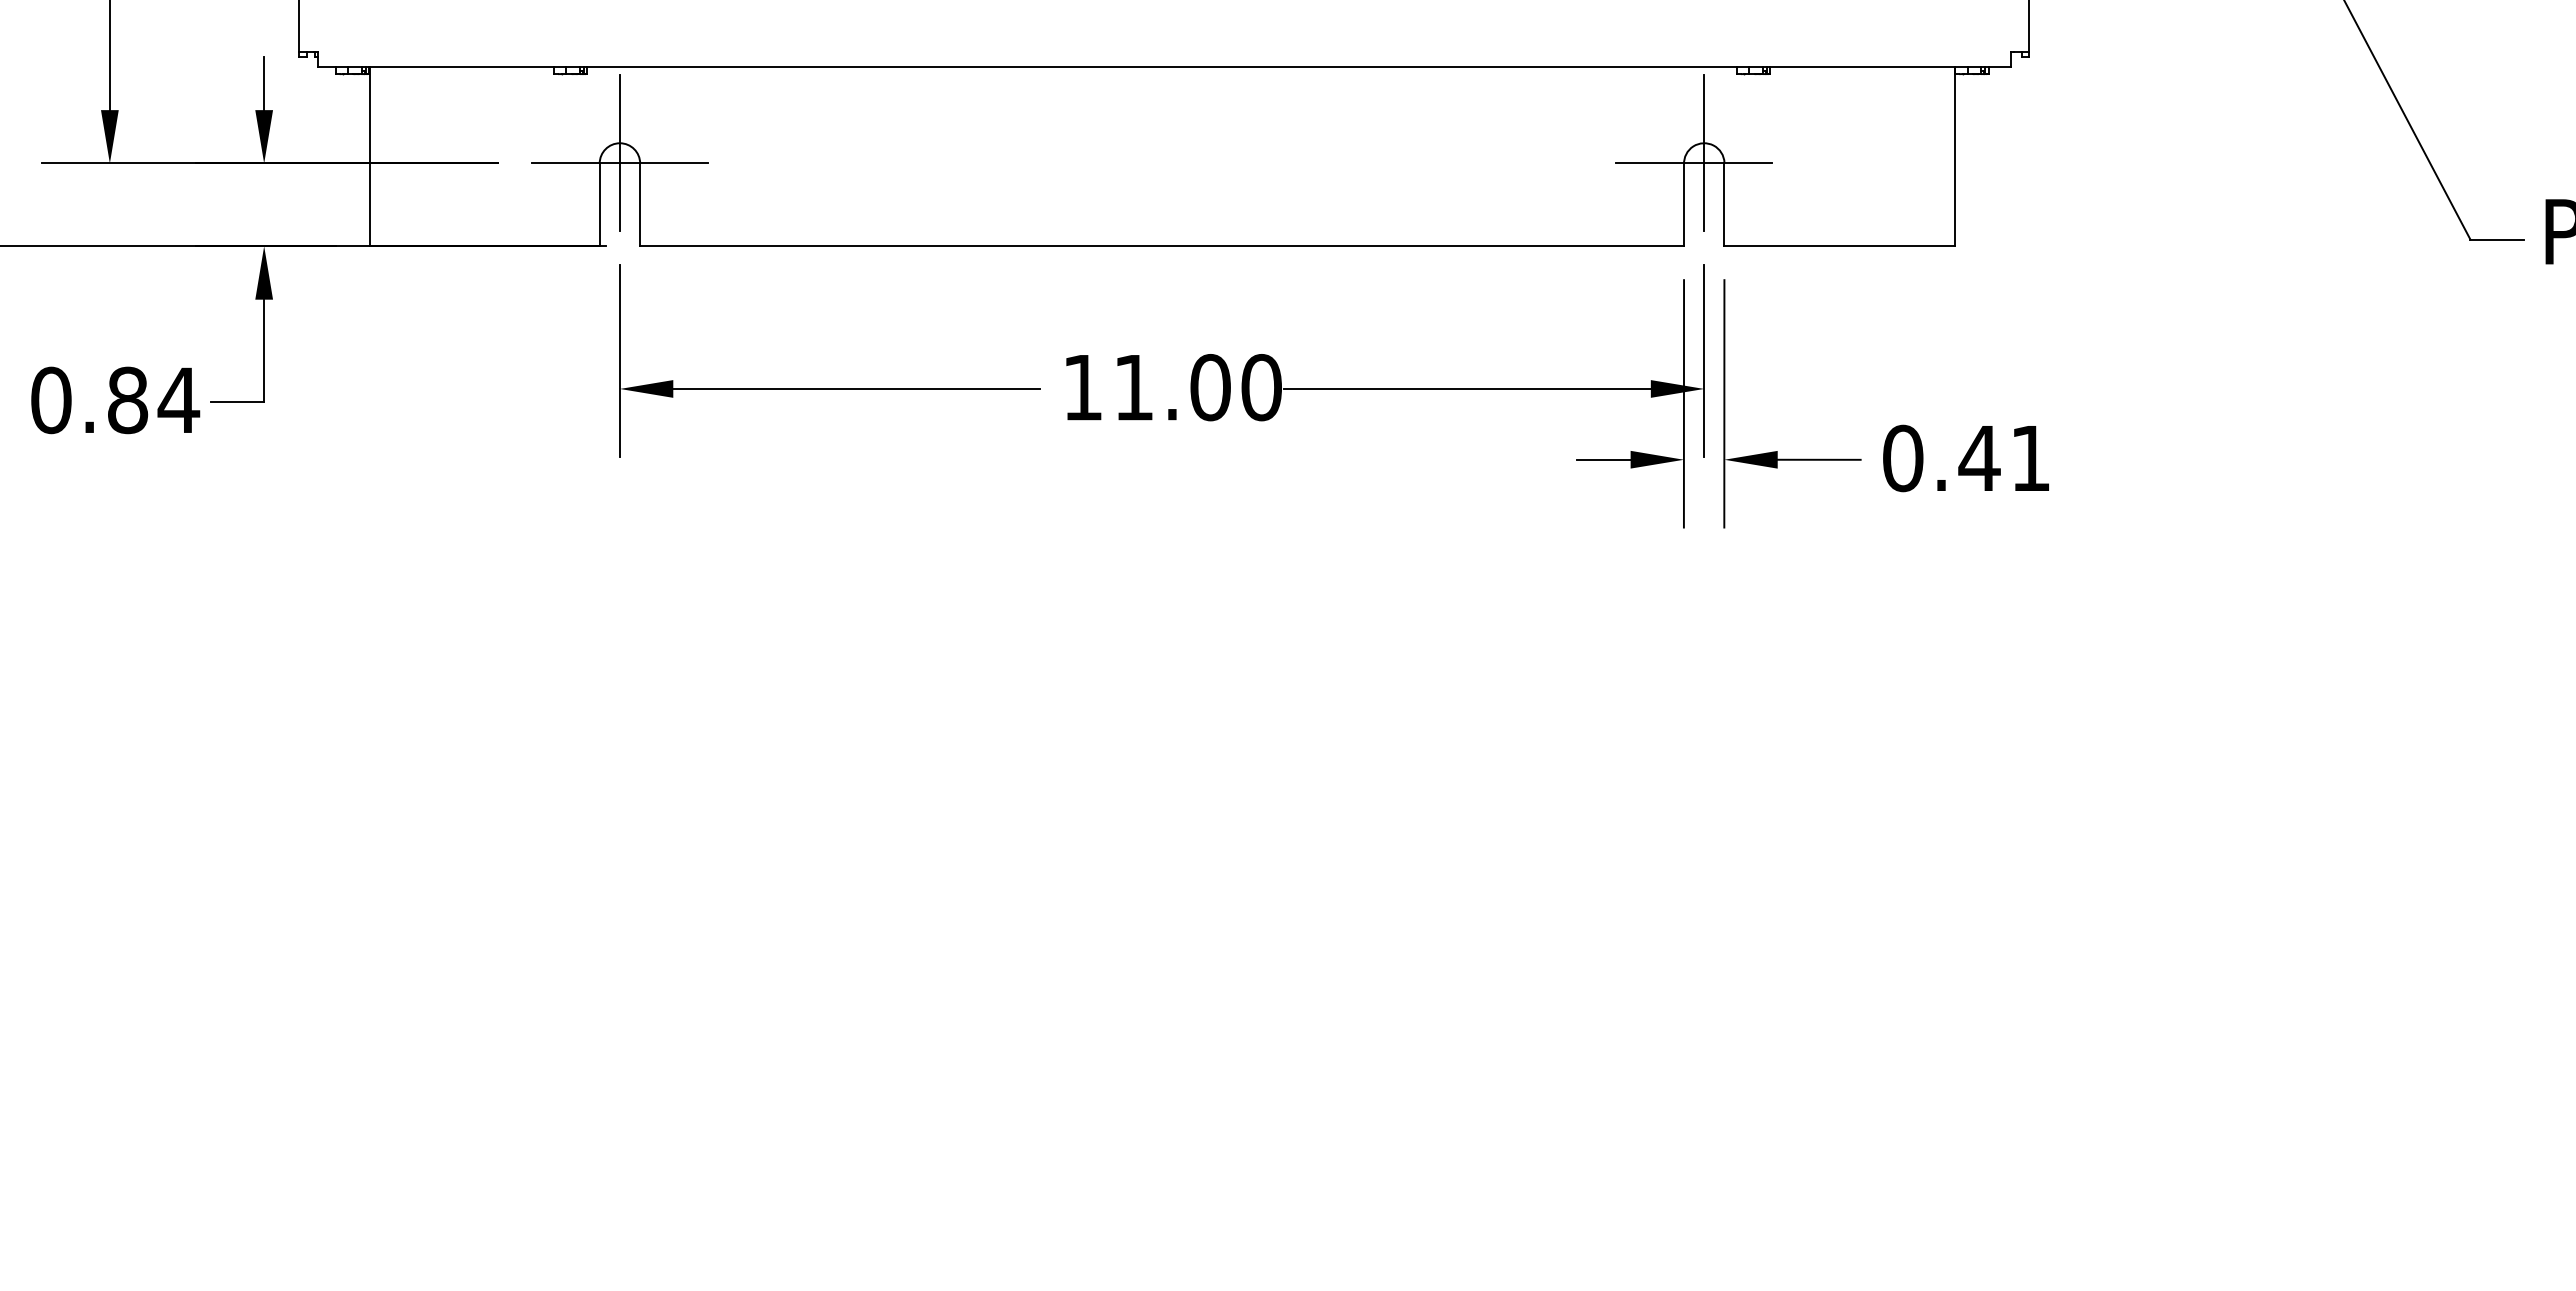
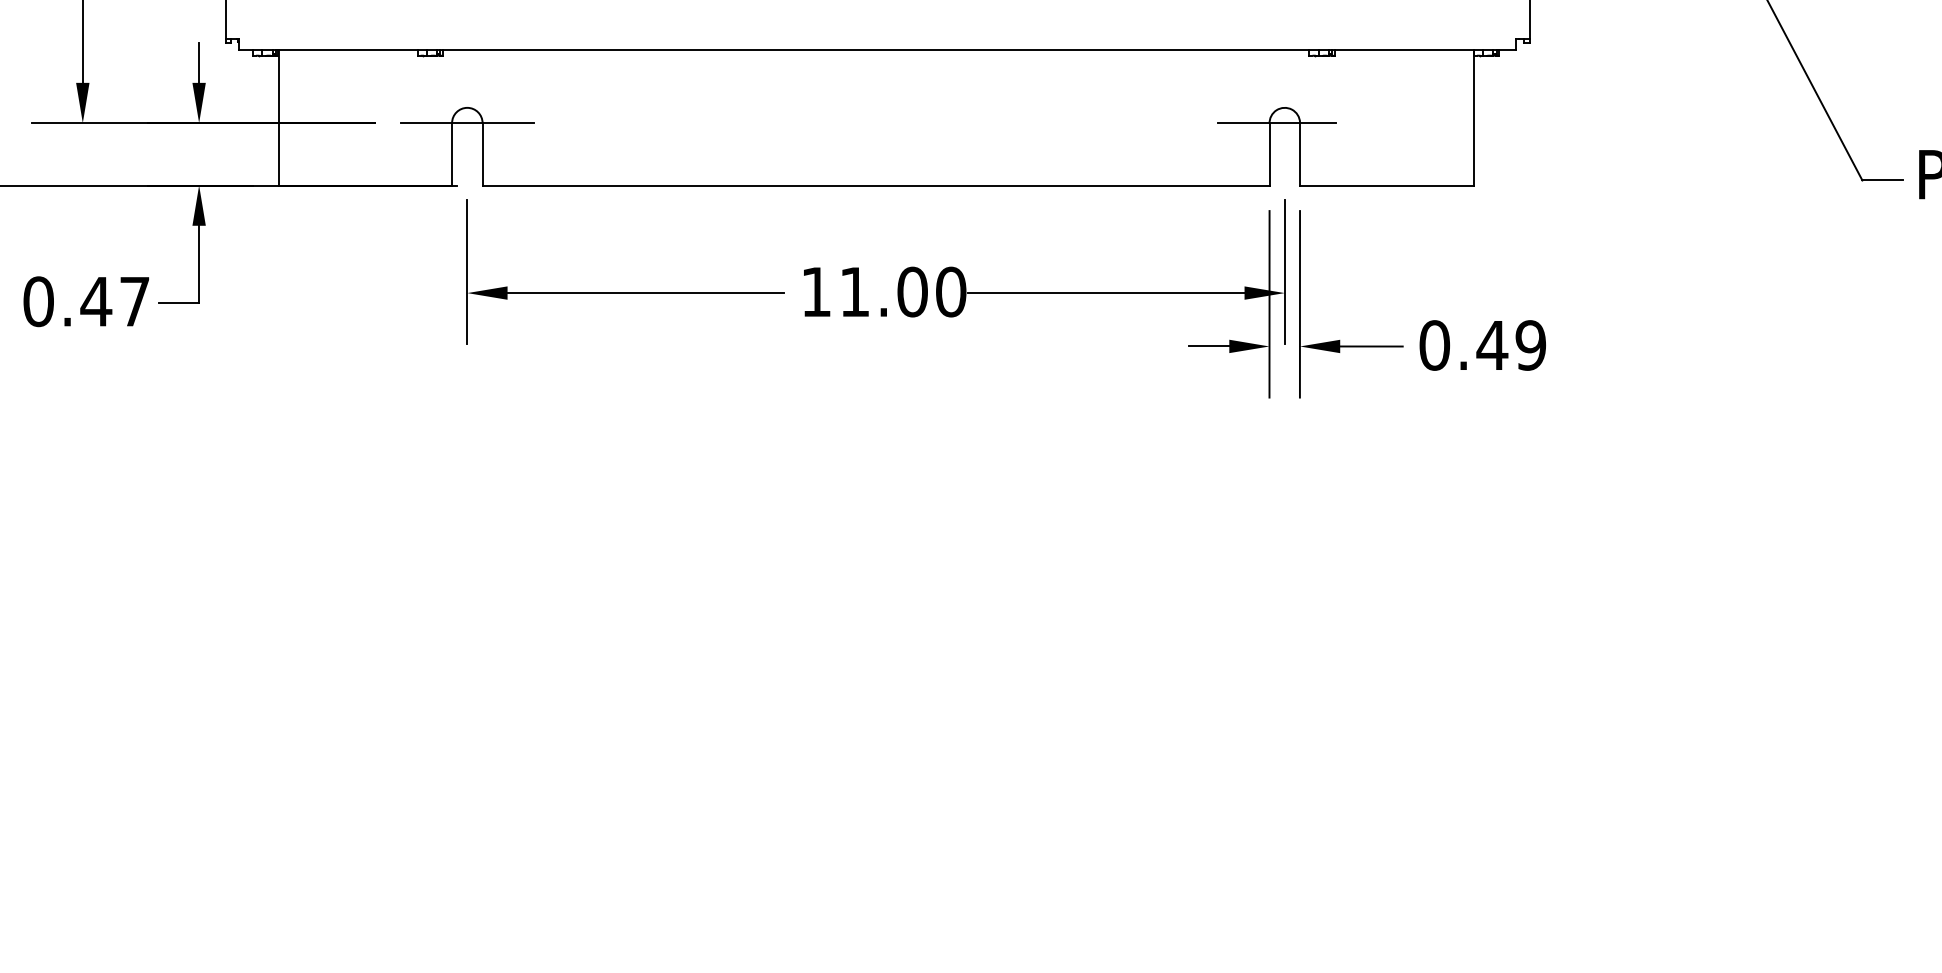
line: (619, 153) -> (467, 115), removed
line: (1704, 153) -> (1284, 115), removed
text: (153, 400) -> (115, 301), 0.84 -> 0.47
text: (2030, 458) -> (1530, 345), 0.41 -> 0.49

